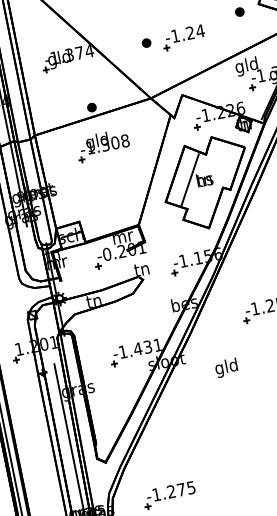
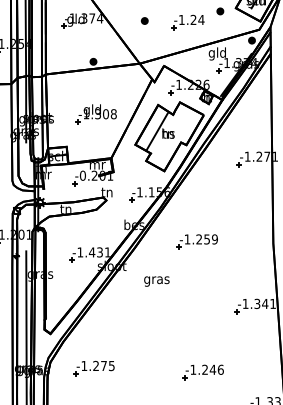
part: (183, 37) -> (187, 22), moved
part: (102, 145) -> (95, 114), moved
text: (226, 367) -> (156, 279), gld -> gras

